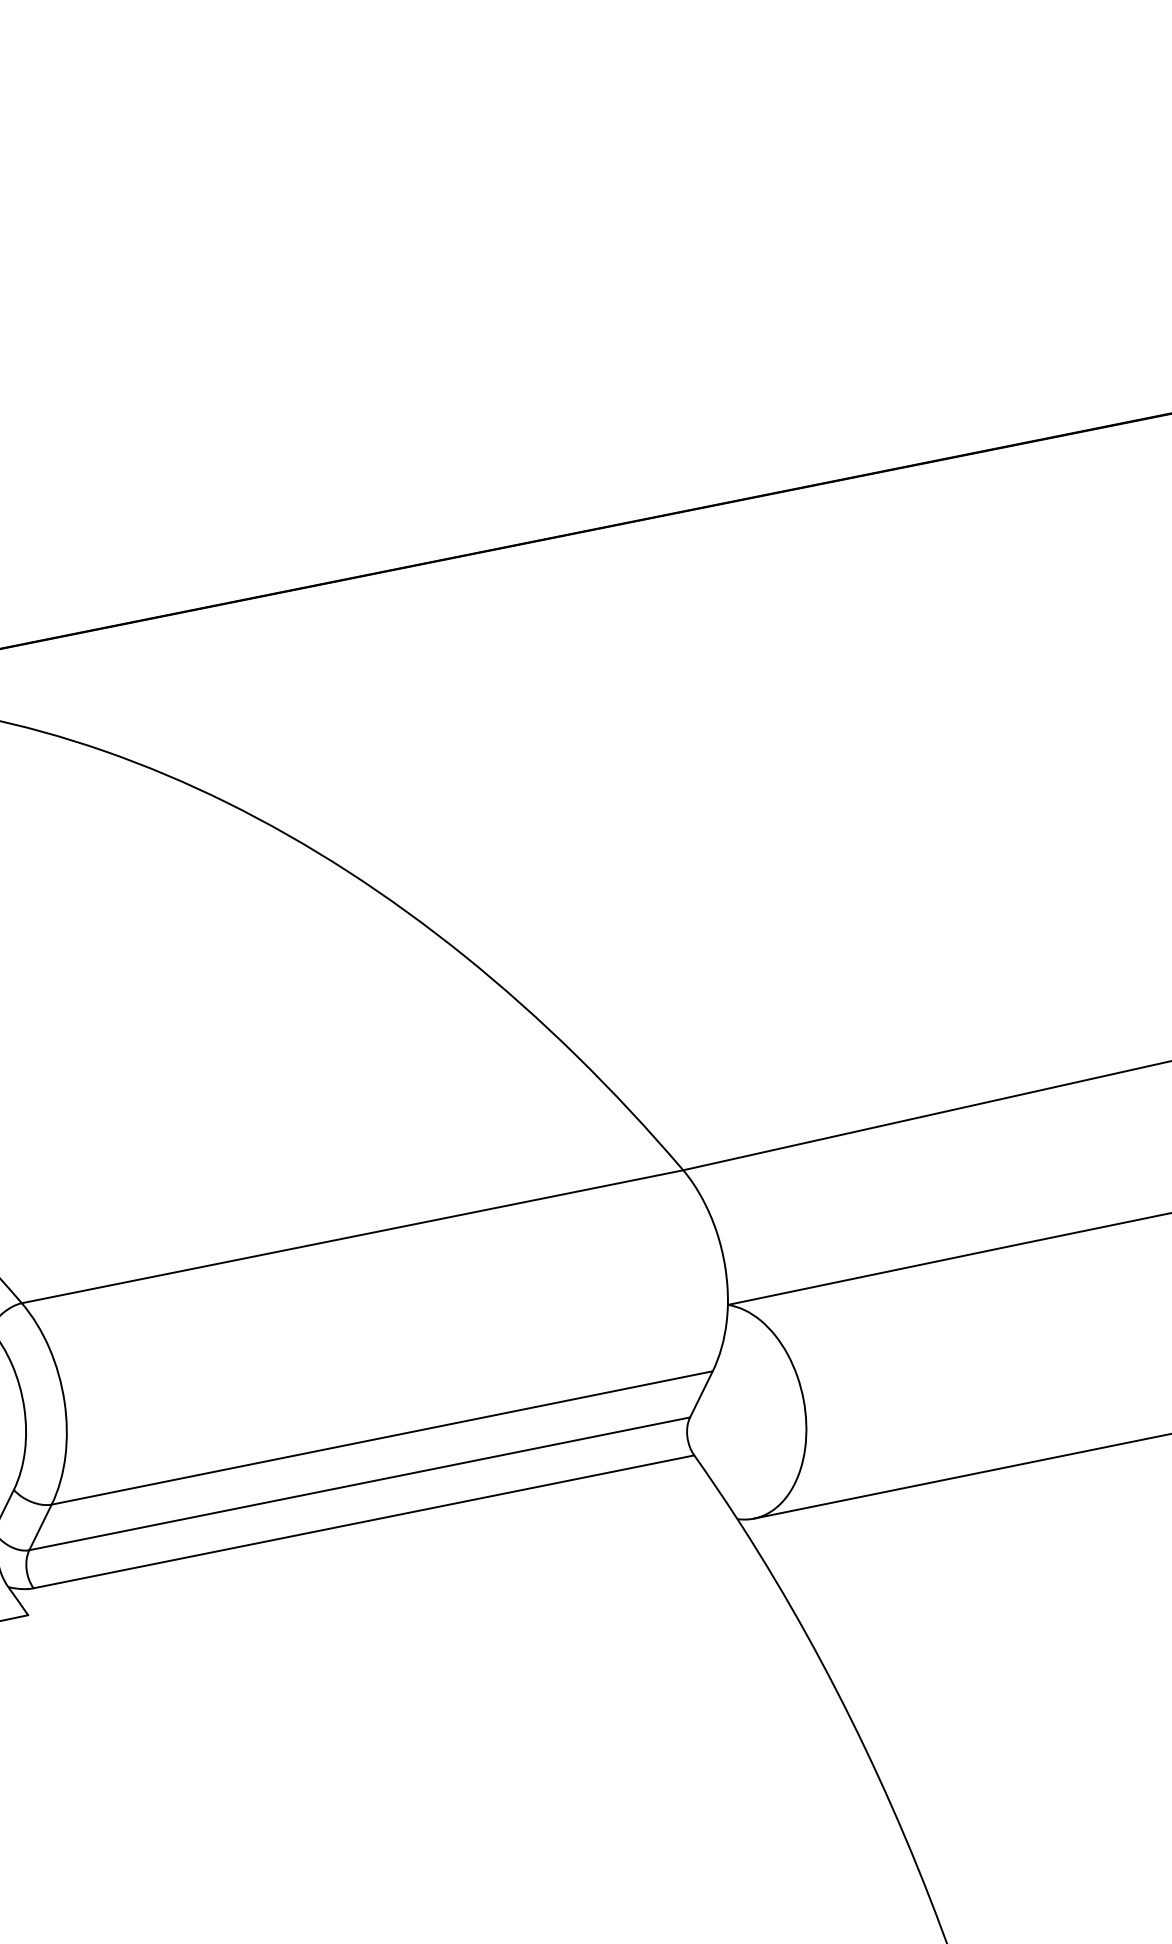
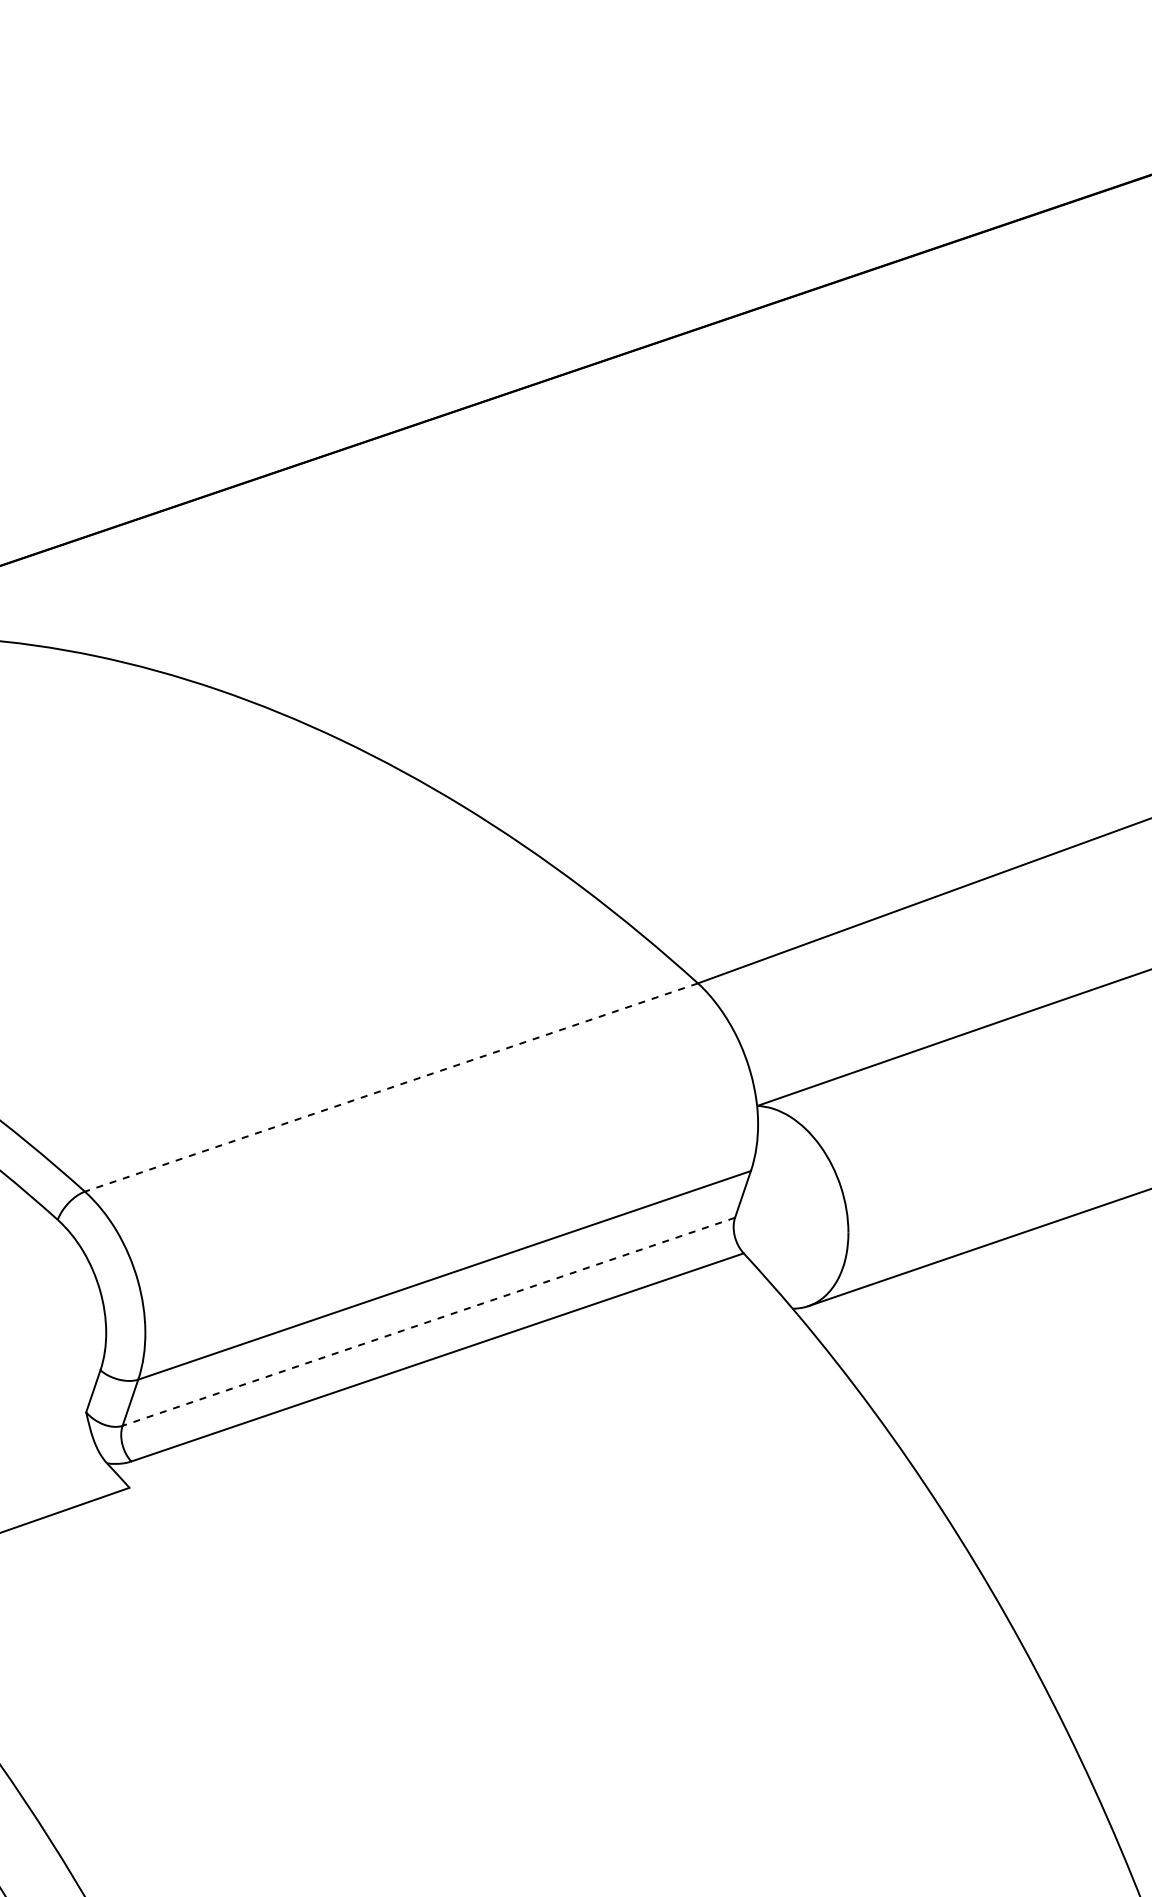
line: (352, 1236) -> (391, 1087), solid -> dashed
line: (359, 1483) -> (428, 1321), solid -> dashed

